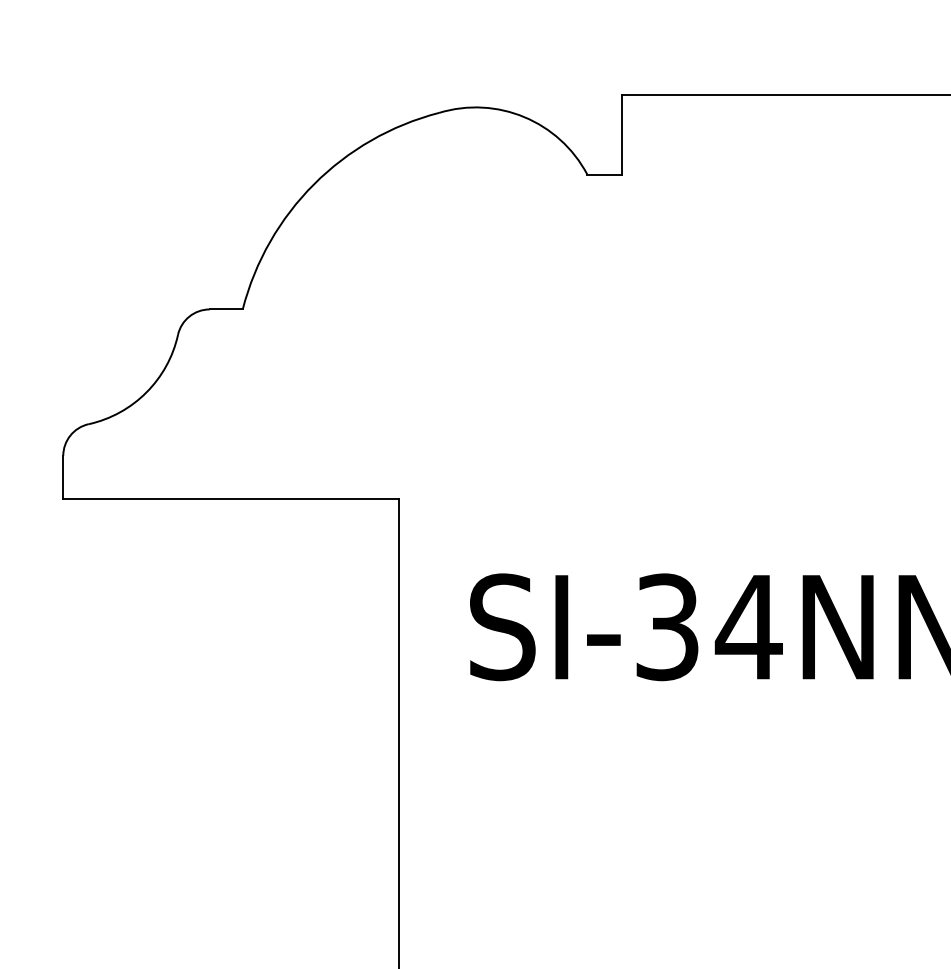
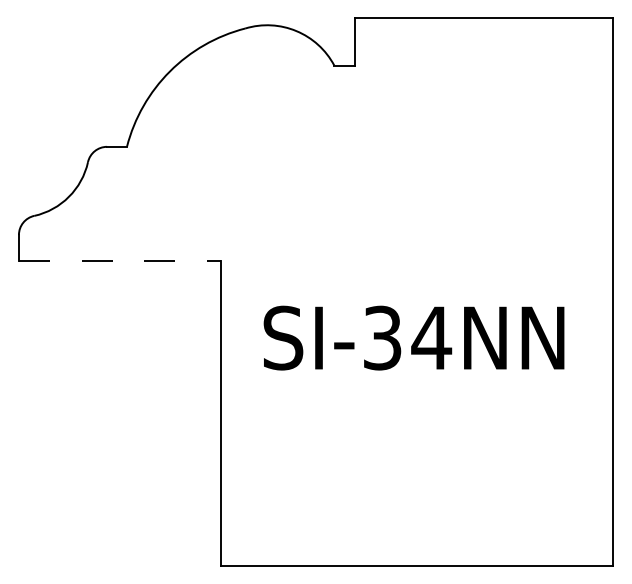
line: (231, 498) -> (120, 260), solid -> dashed

